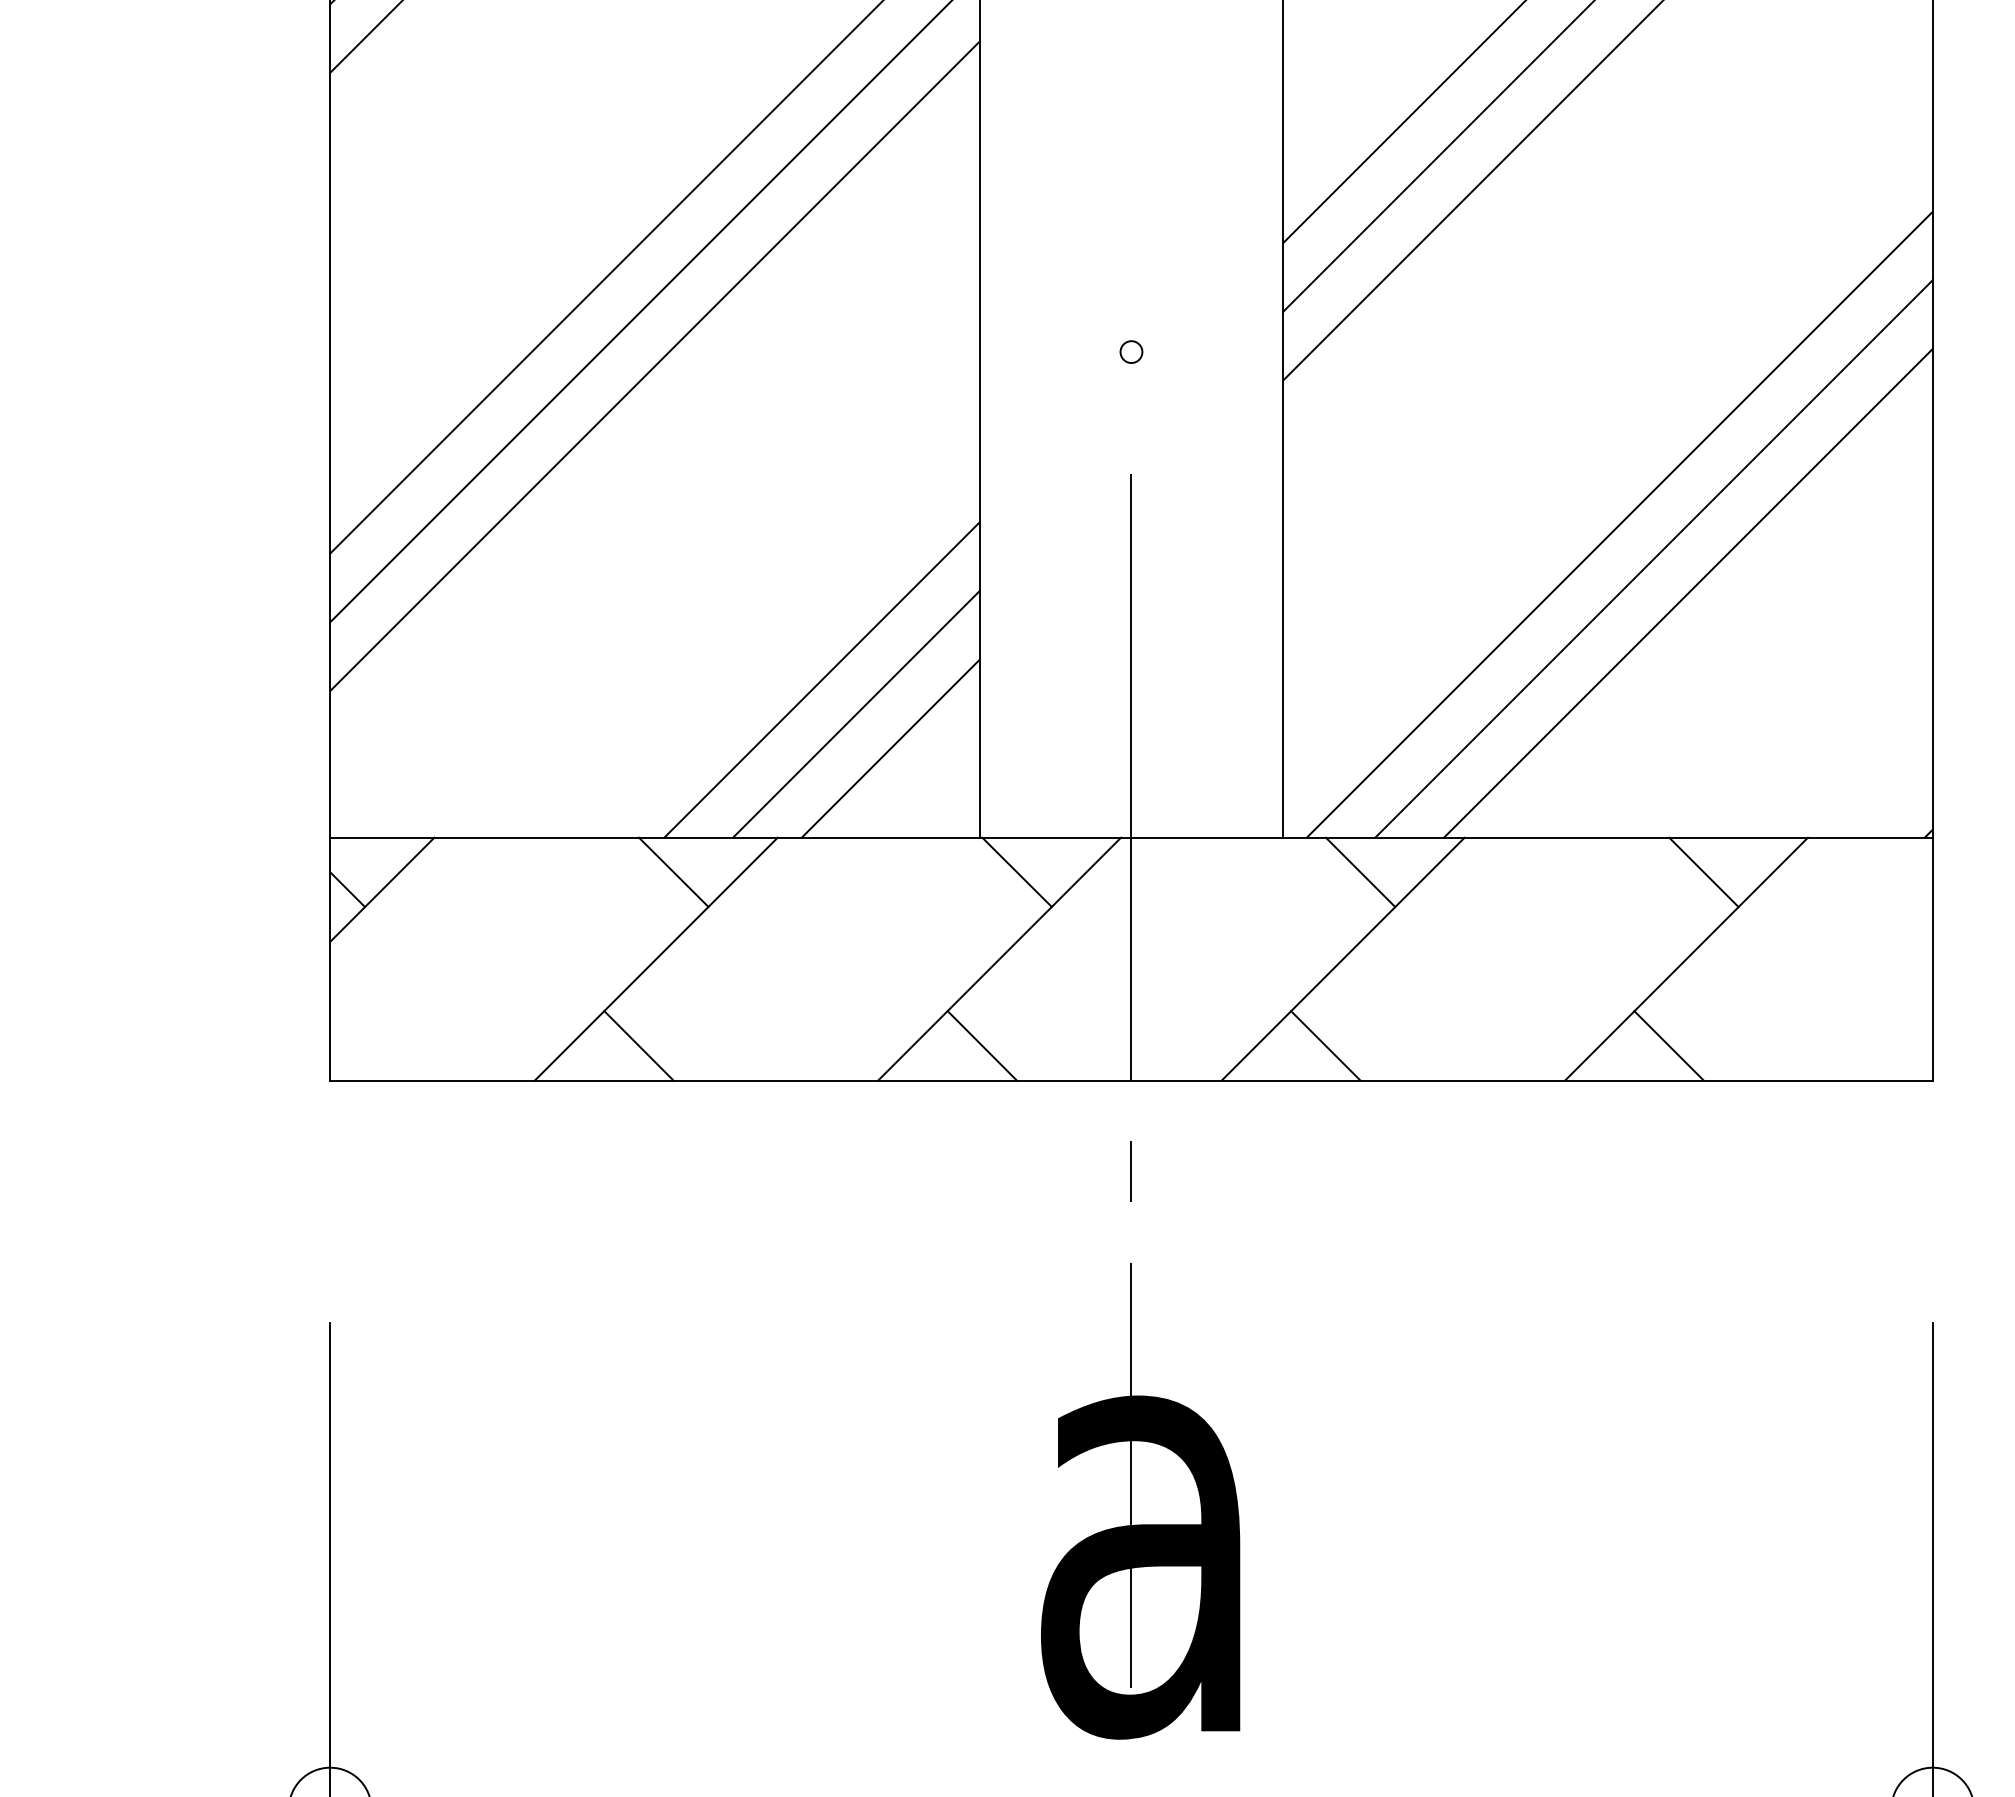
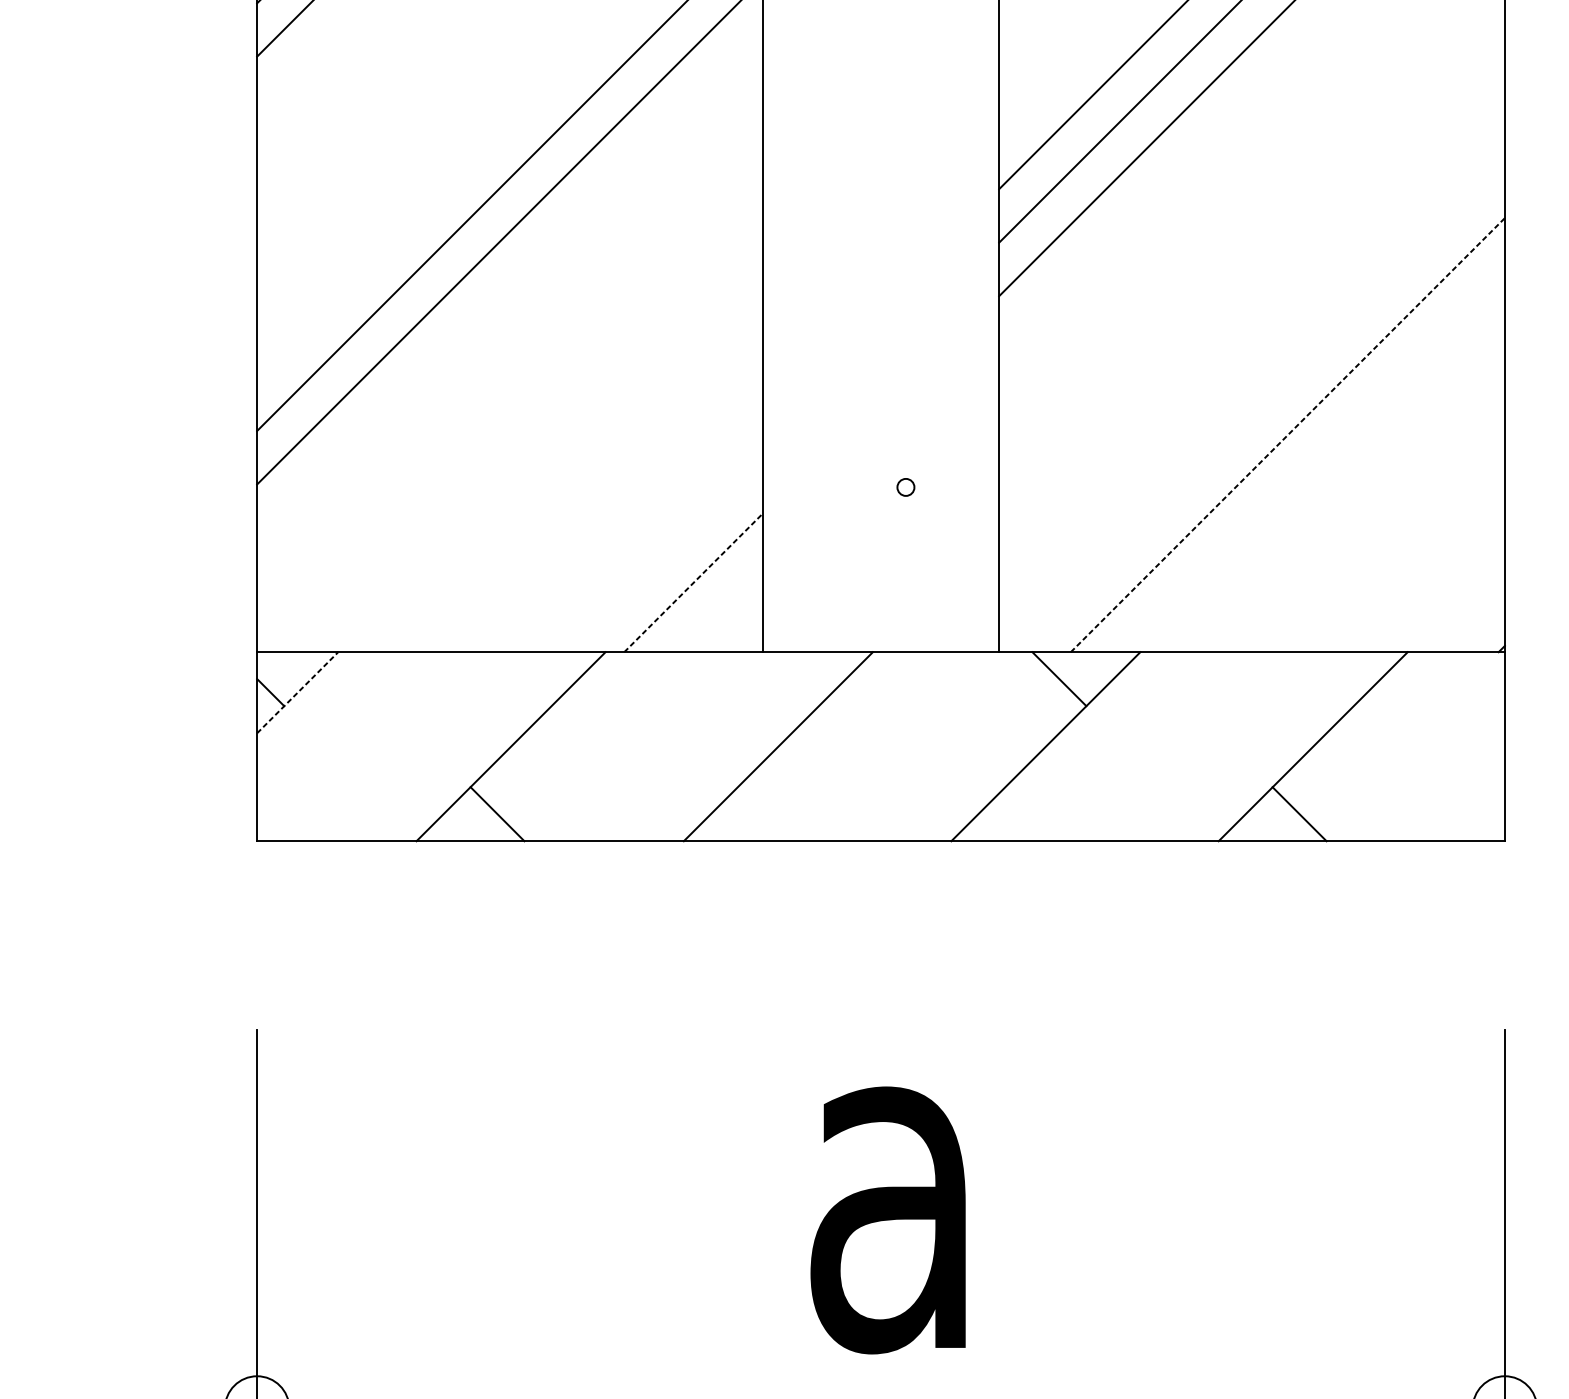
circle: (1131, 351) -> (905, 486), moved
line: (654, 366) -> (509, 285), removed
line: (1619, 524) -> (1261, 408), removed
line: (1654, 558) -> (1288, 434), solid -> dashed
line: (1687, 592) -> (1313, 461), removed
line: (821, 679) -> (639, 528), removed
line: (856, 714) -> (666, 556), removed
line: (890, 748) -> (693, 582), solid -> dashed
line: (673, 871) -> (524, 678), removed
line: (1016, 871) -> (791, 678), removed
line: (1703, 871) -> (1326, 678), removed
line: (382, 889) -> (297, 692), solid -> dashed
line: (981, 1045) -> (764, 813), removed
line: (1325, 1045) -> (1032, 813), removed
line: (1131, 1080) -> (881, 841), removed

